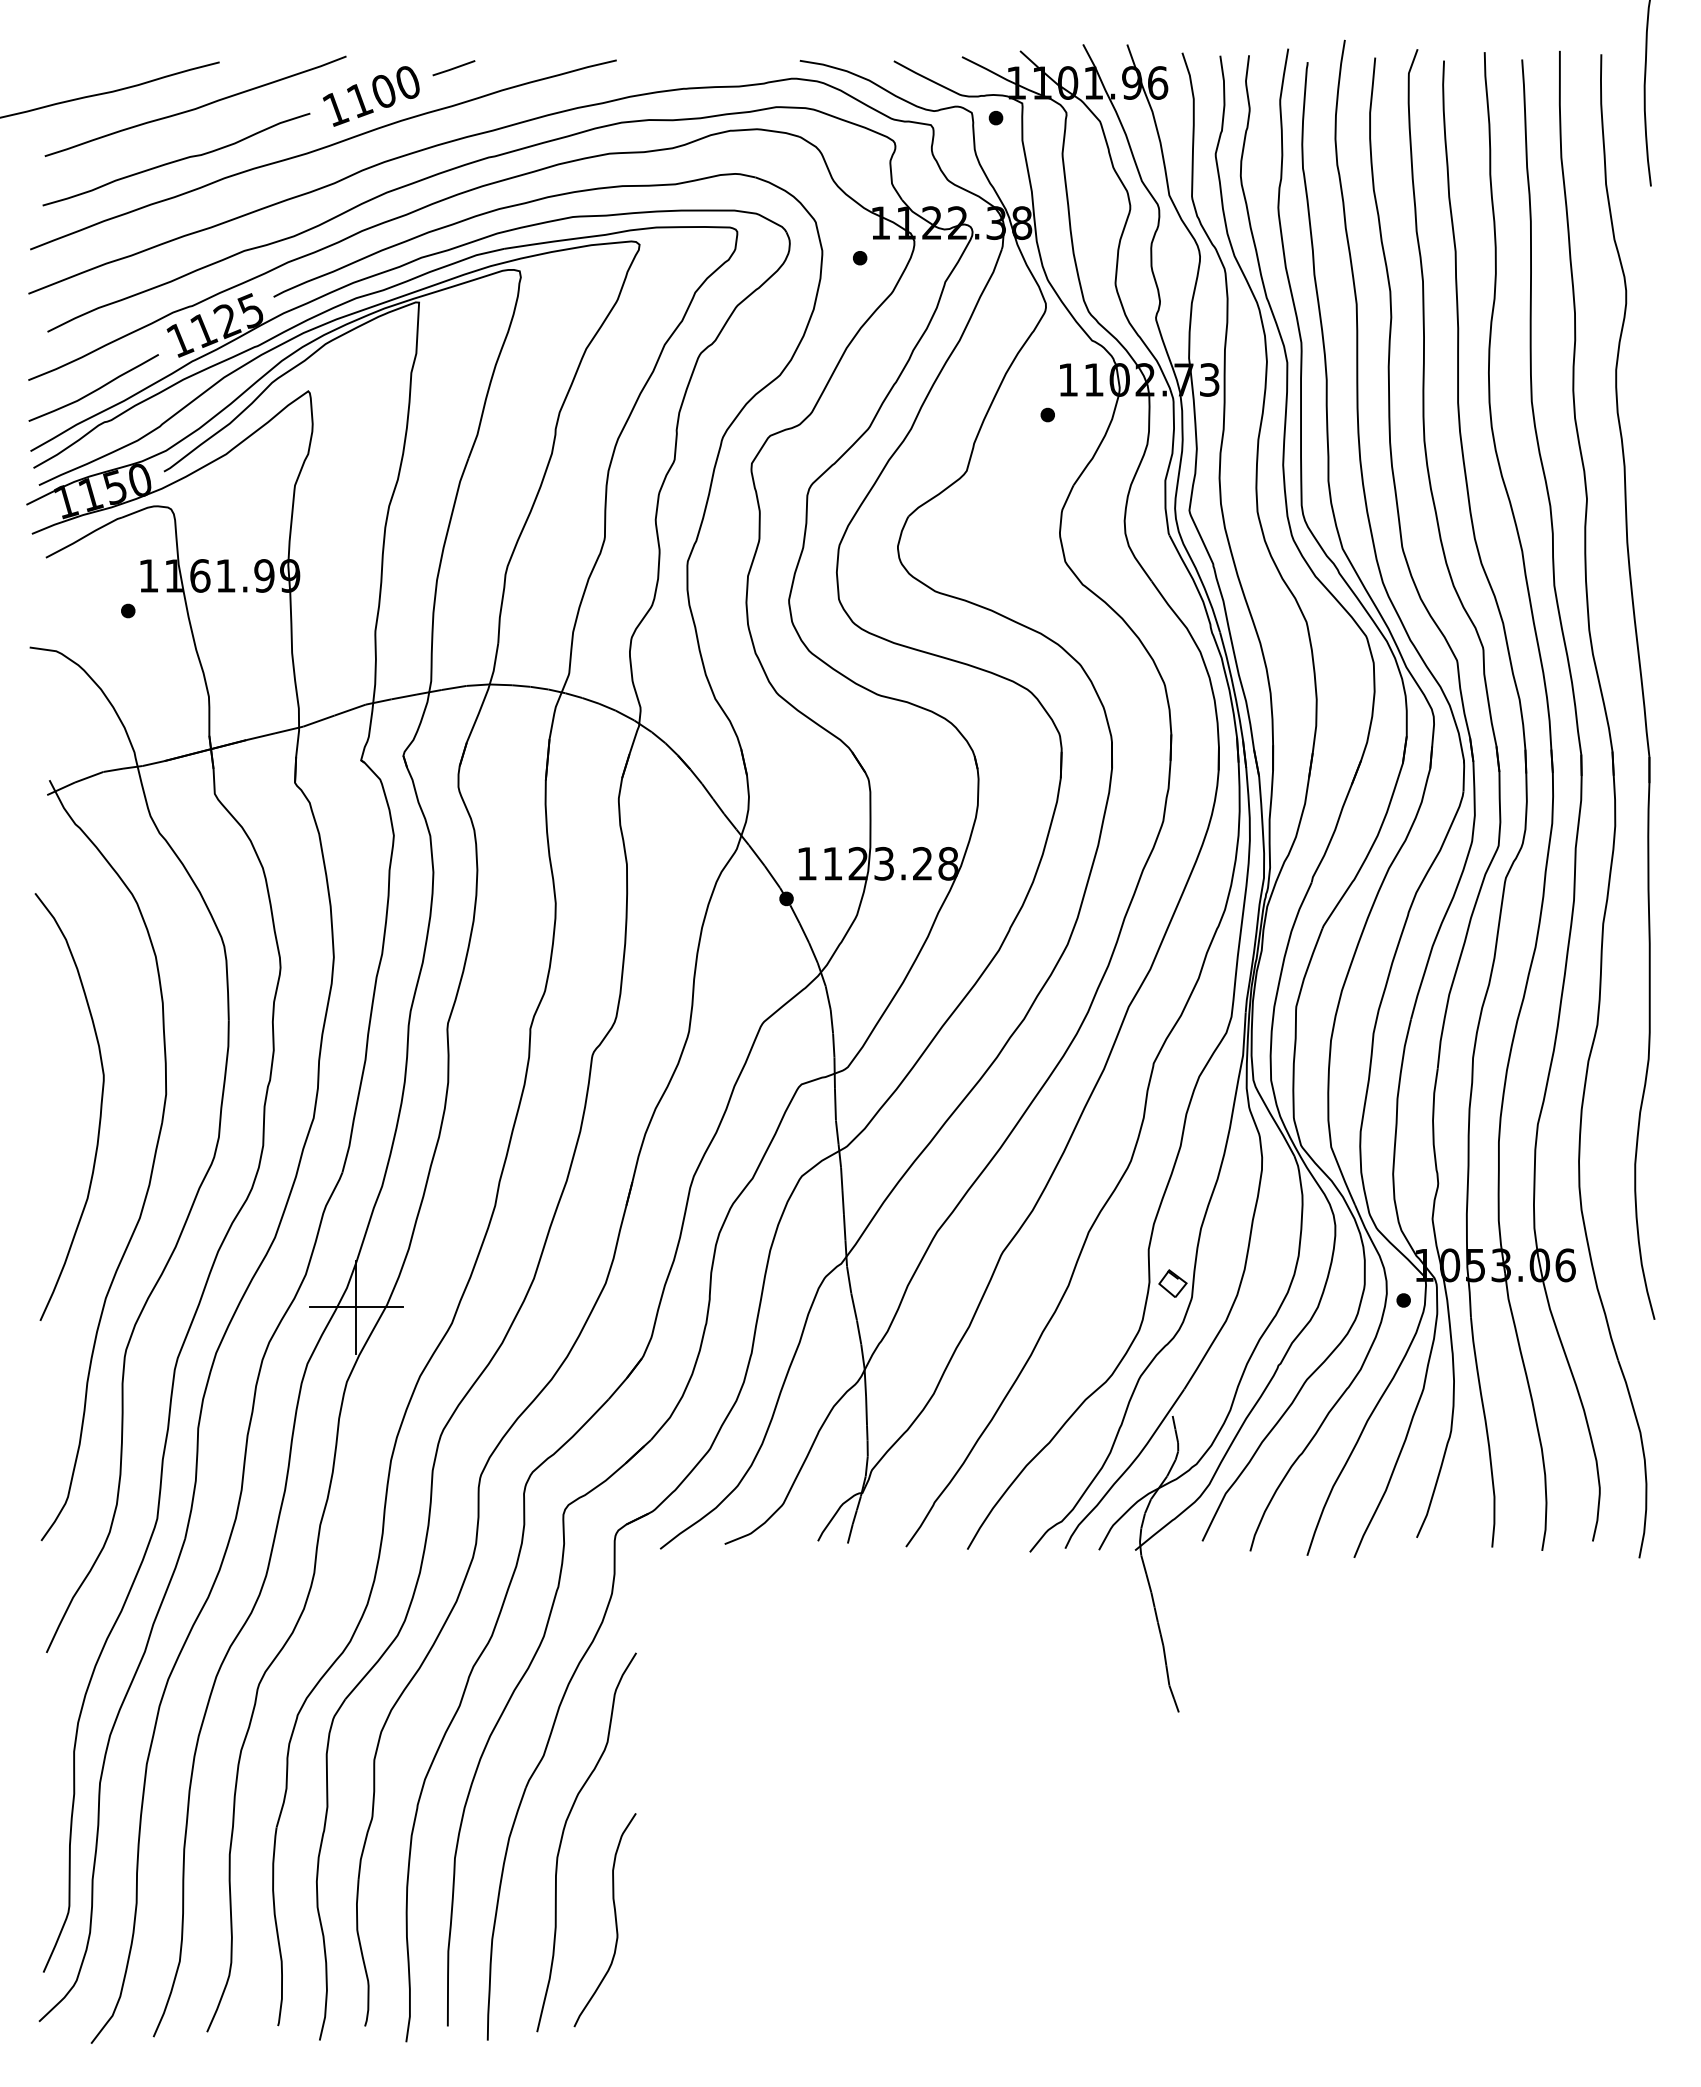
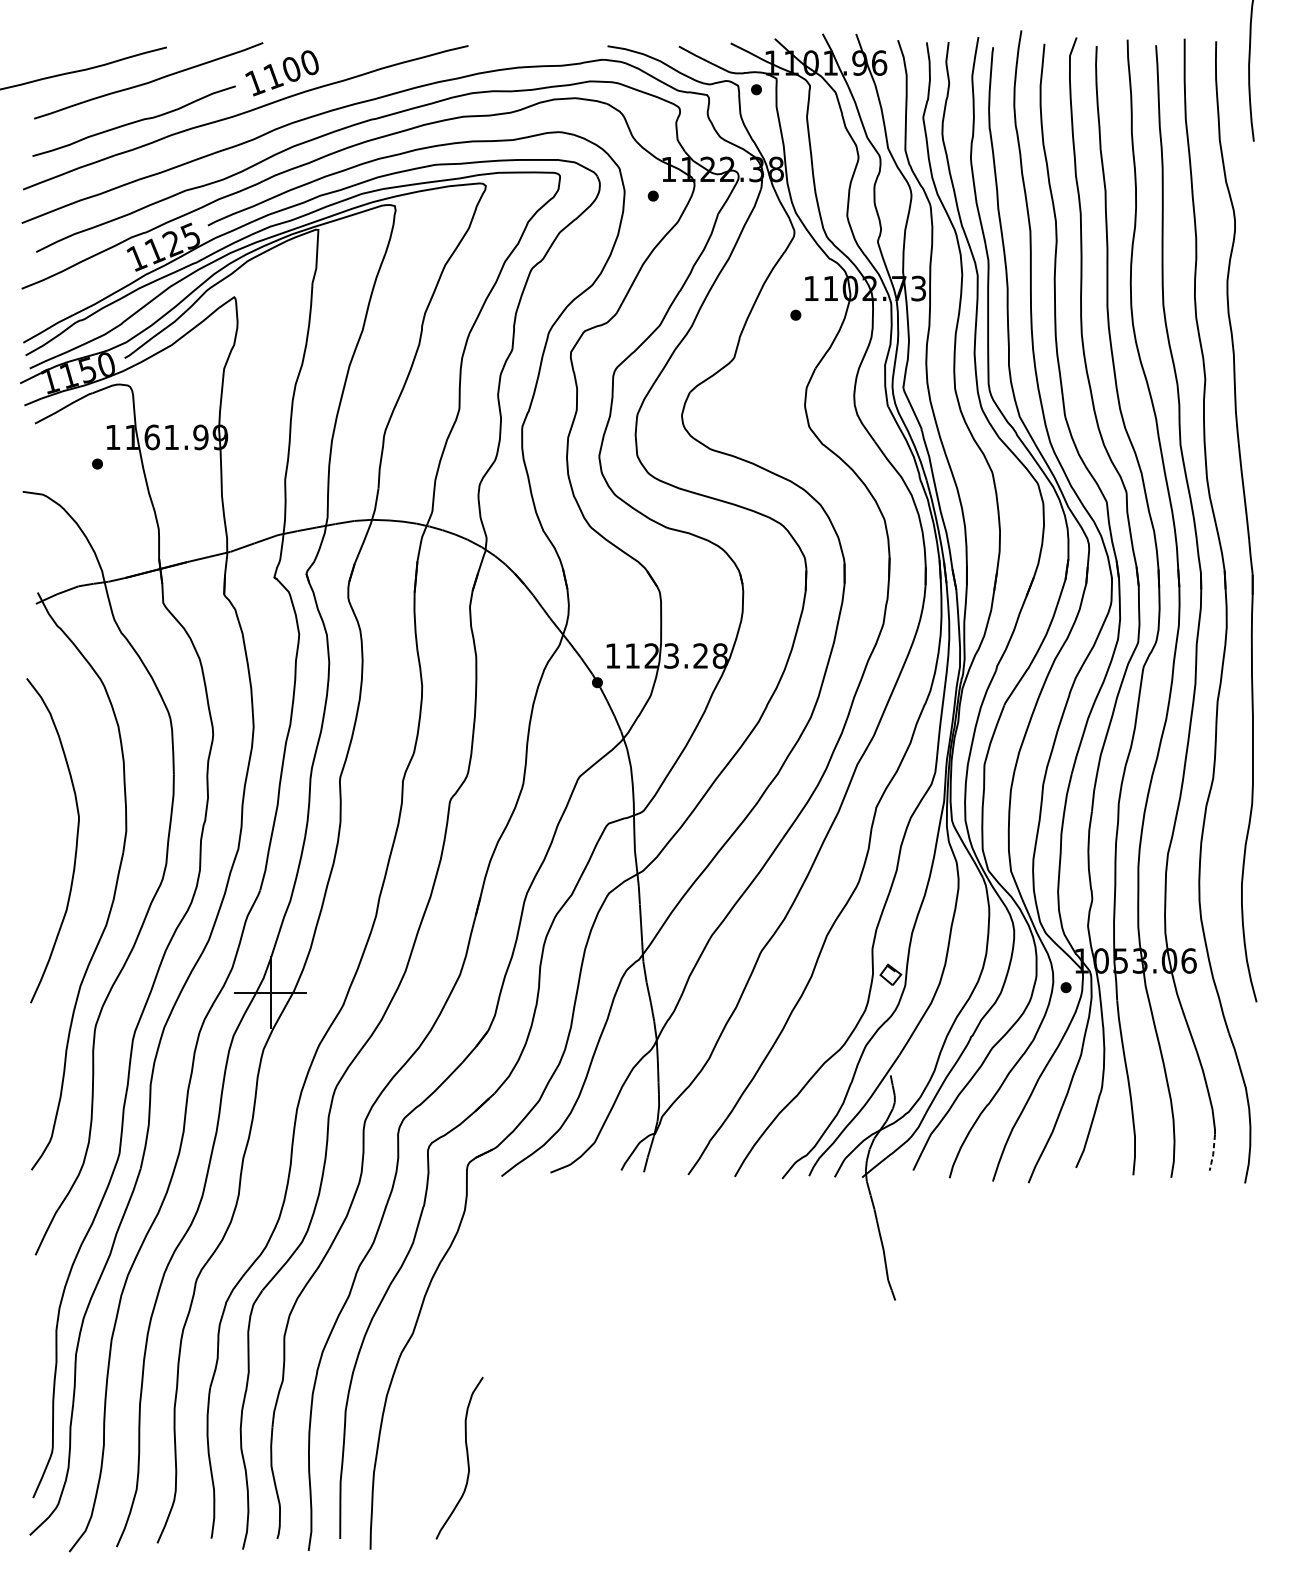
line: (453, 68) -> (344, 52), removed
curve: (95, 389) -> (72, 295), removed
line: (1597, 1518) -> (1213, 1153), solid -> dashed
curve: (563, 1836) -> (428, 1394), removed

